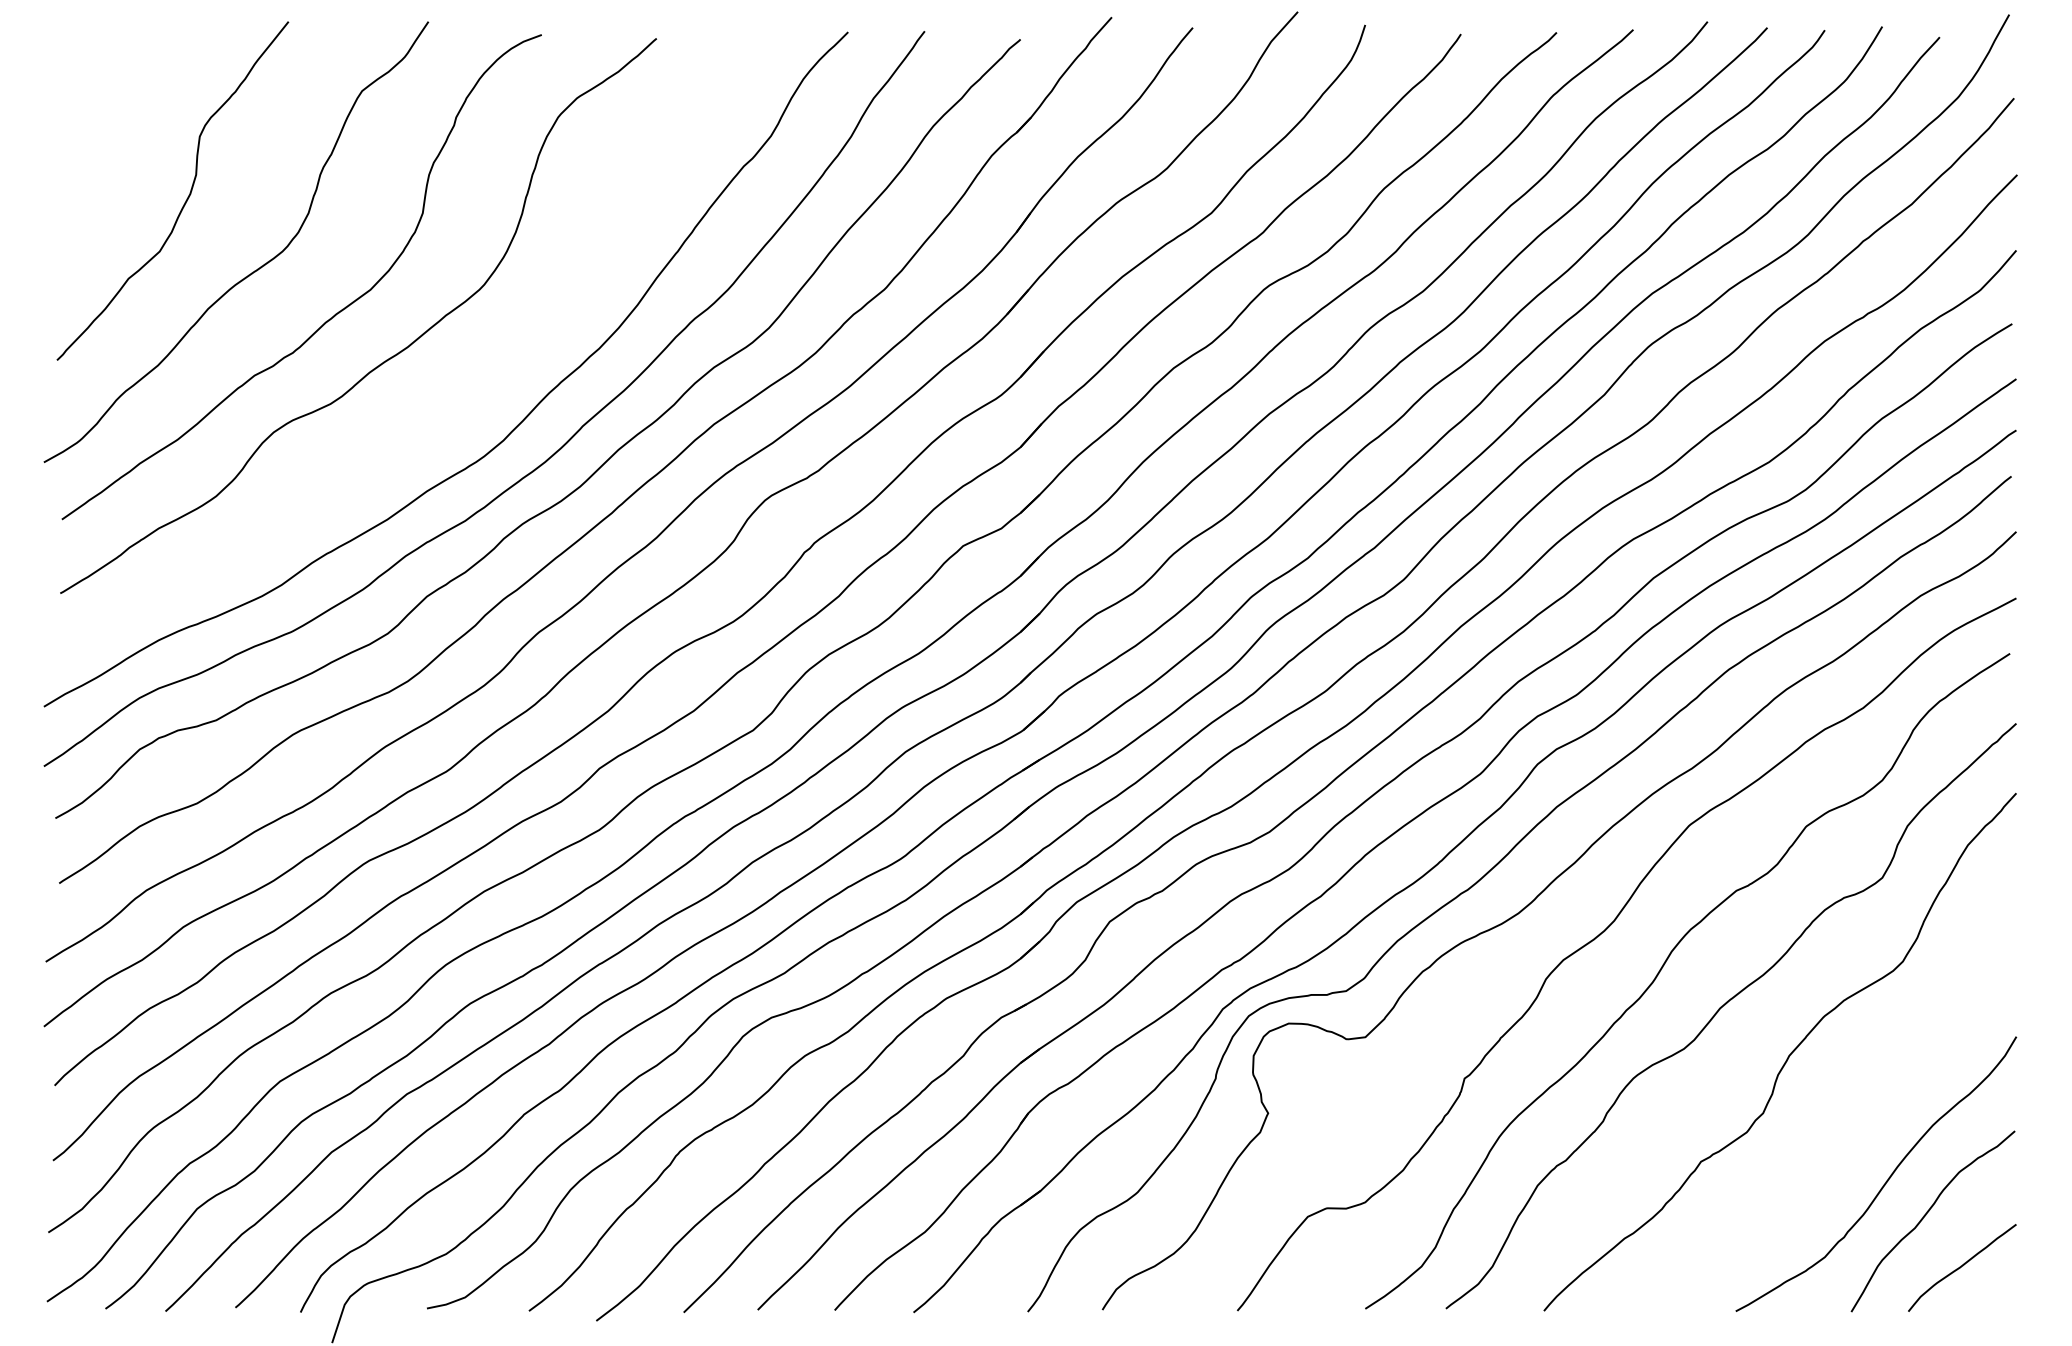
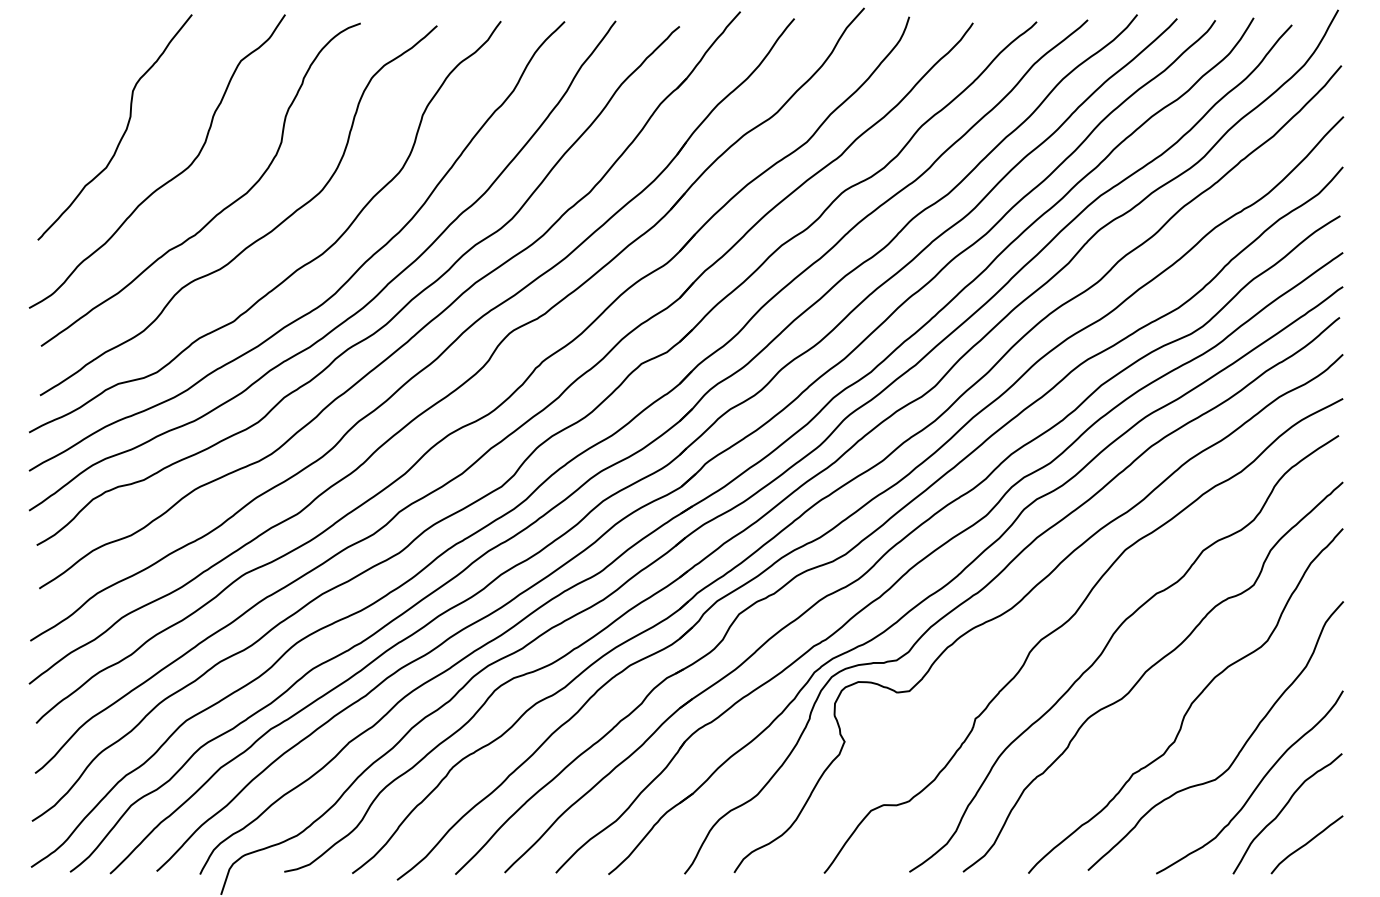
curve: (446, 402) -> (297, 268), added
curve: (1860, 1126) -> (1239, 750), added

